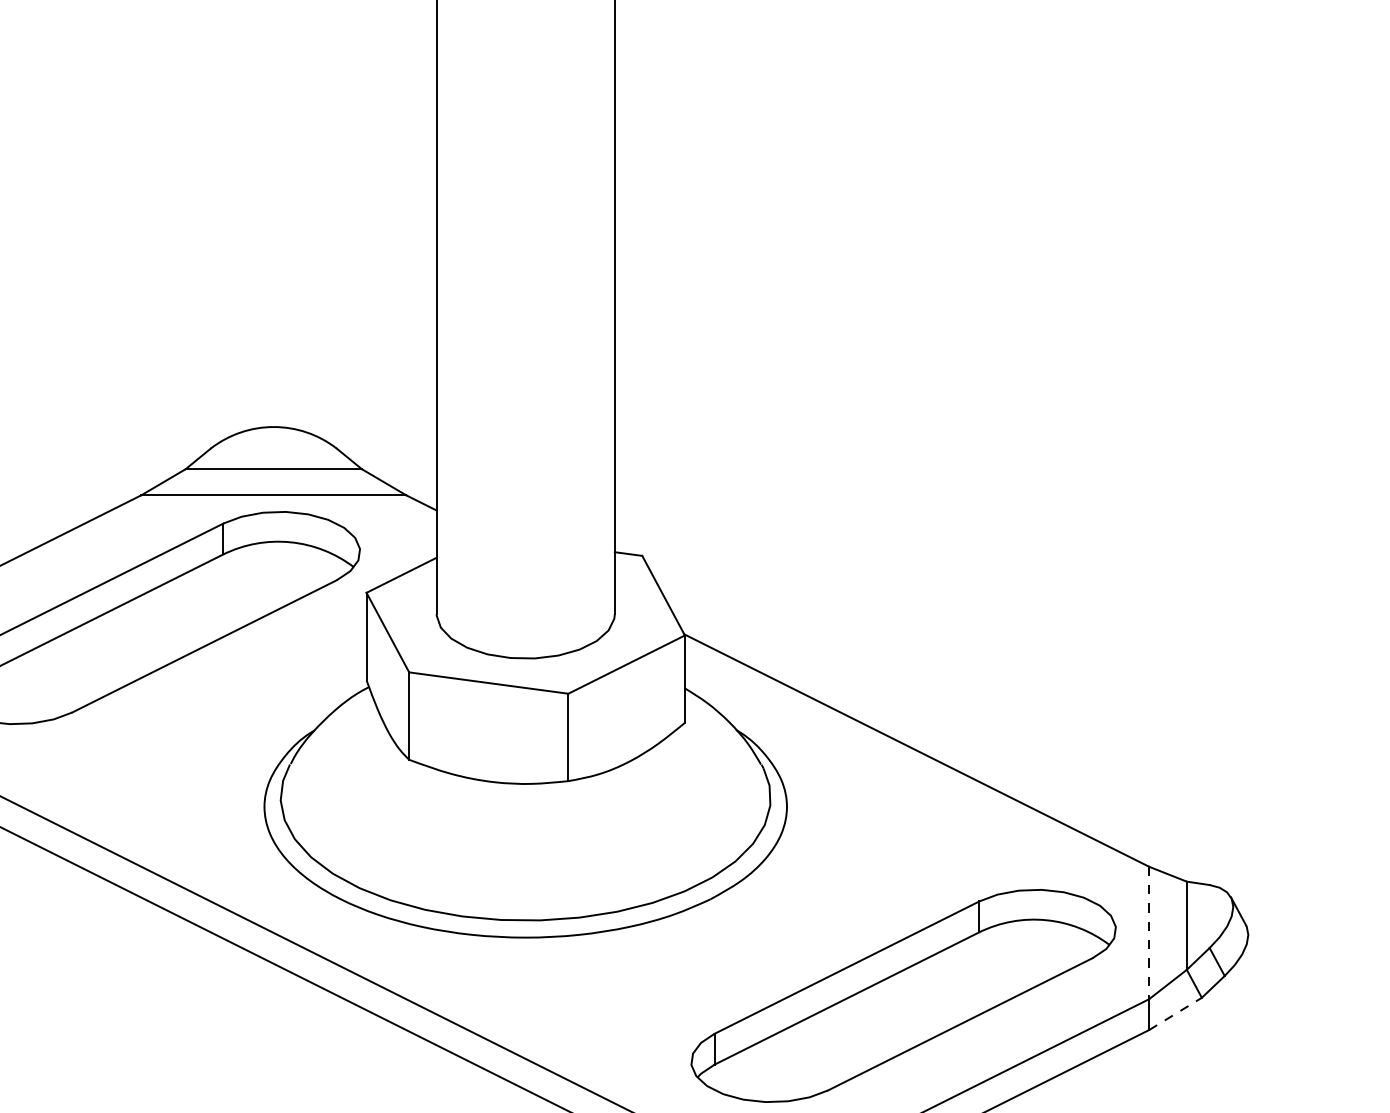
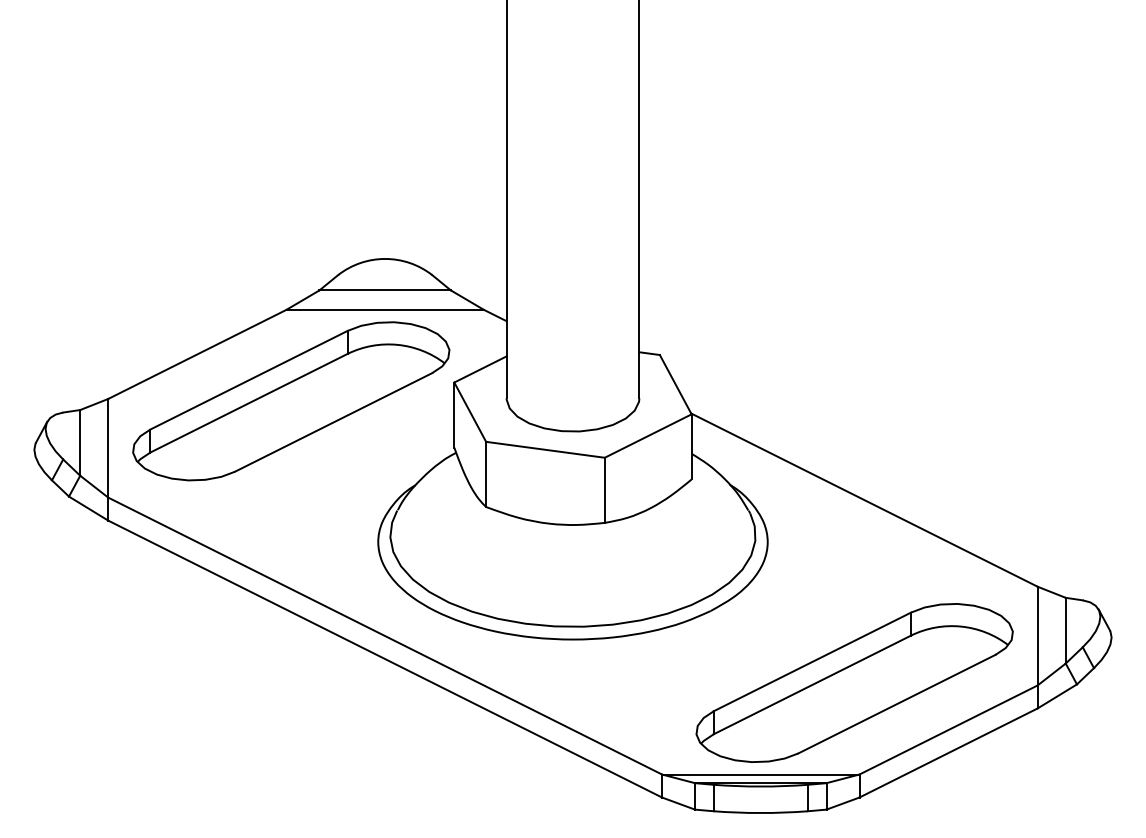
line: (1148, 933) -> (1037, 636), dashed -> solid
line: (1175, 1014) -> (1057, 696), dashed -> solid

